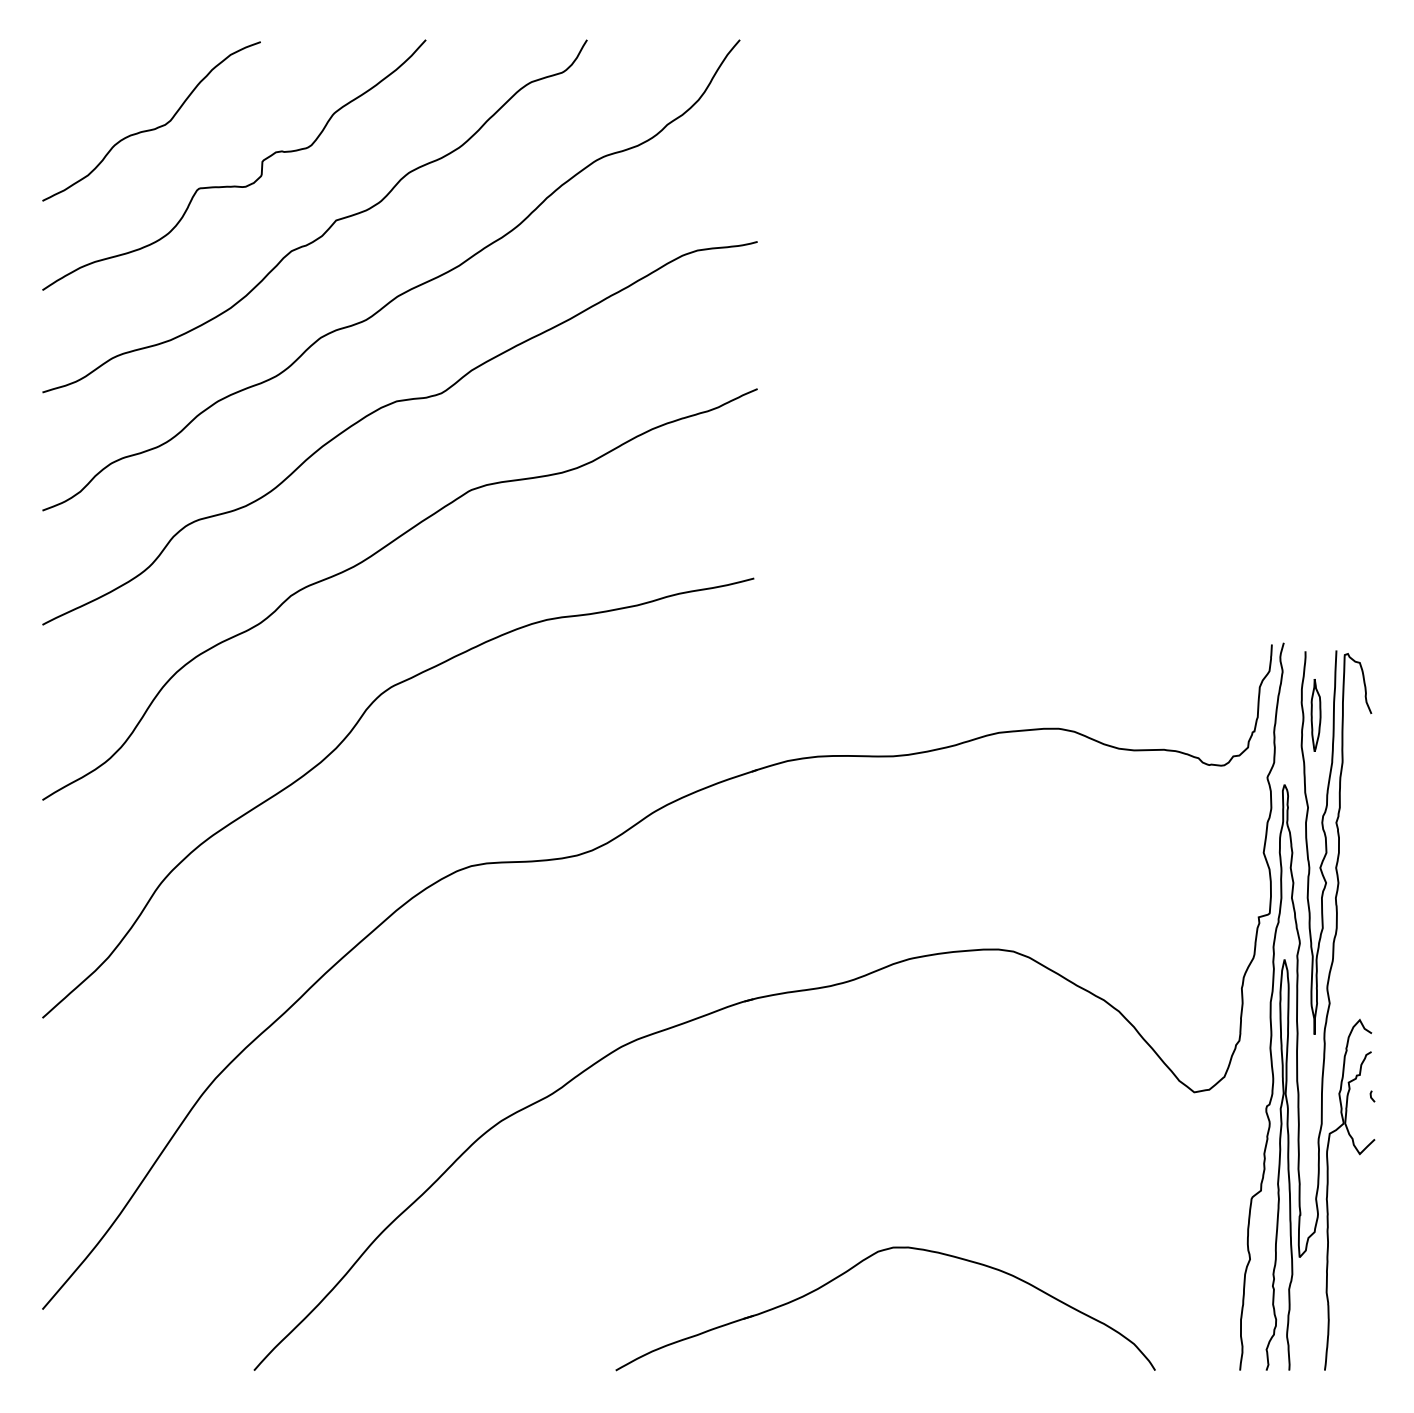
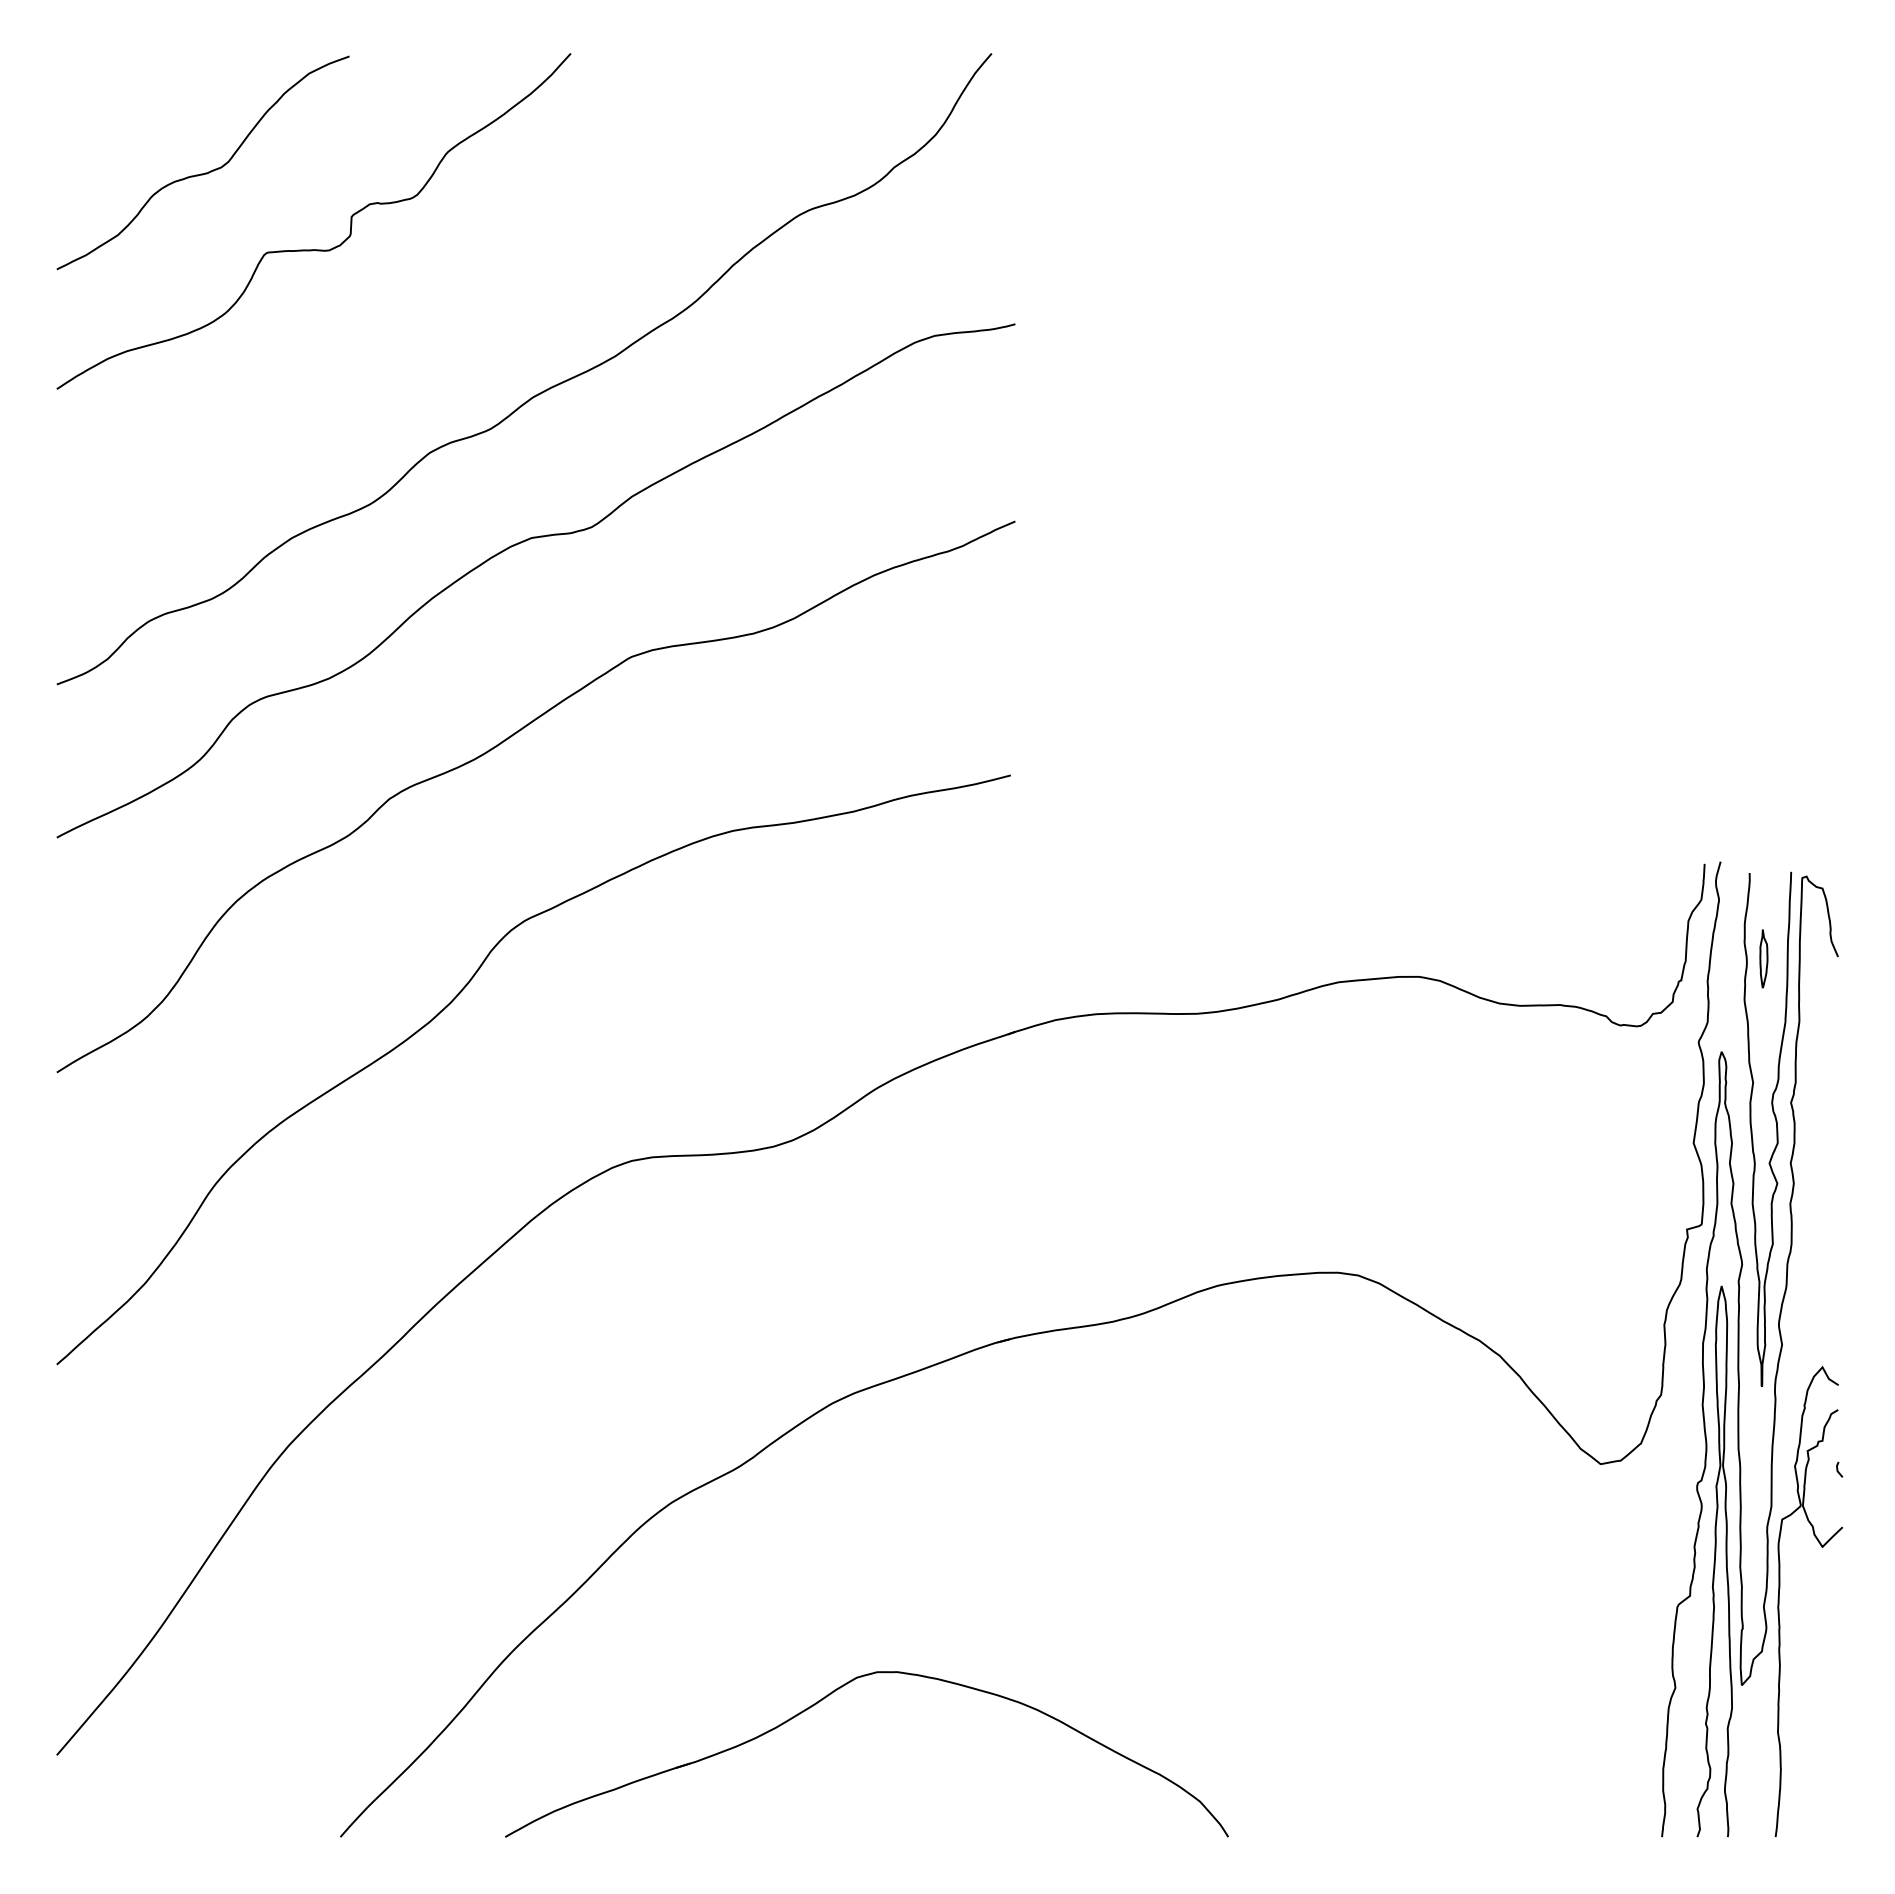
curve: (327, 228) -> (439, 306), removed
part: (1315, 715) -> (1763, 958), size x0.6
part: (856, 1265) -> (828, 1696), moved

